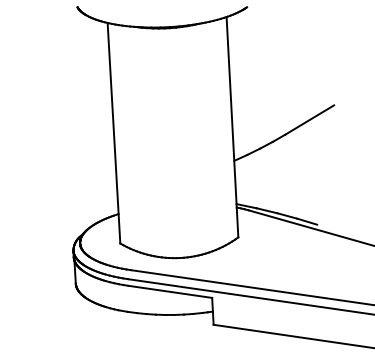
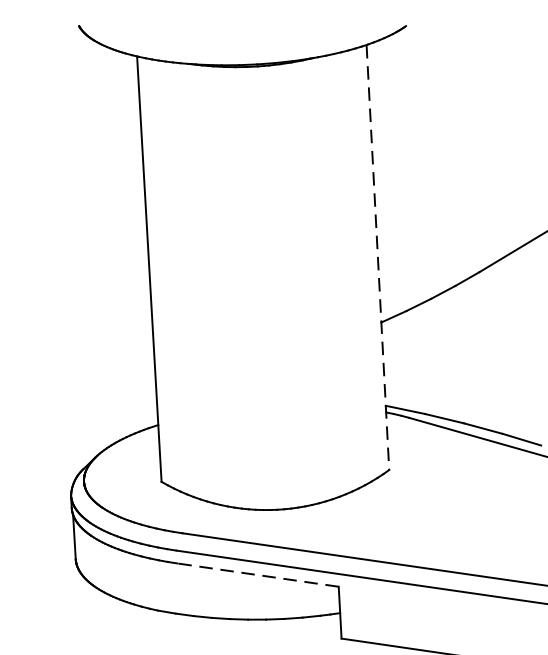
line: (232, 127) -> (377, 258), solid -> dashed
line: (169, 291) -> (256, 574), solid -> dashed

